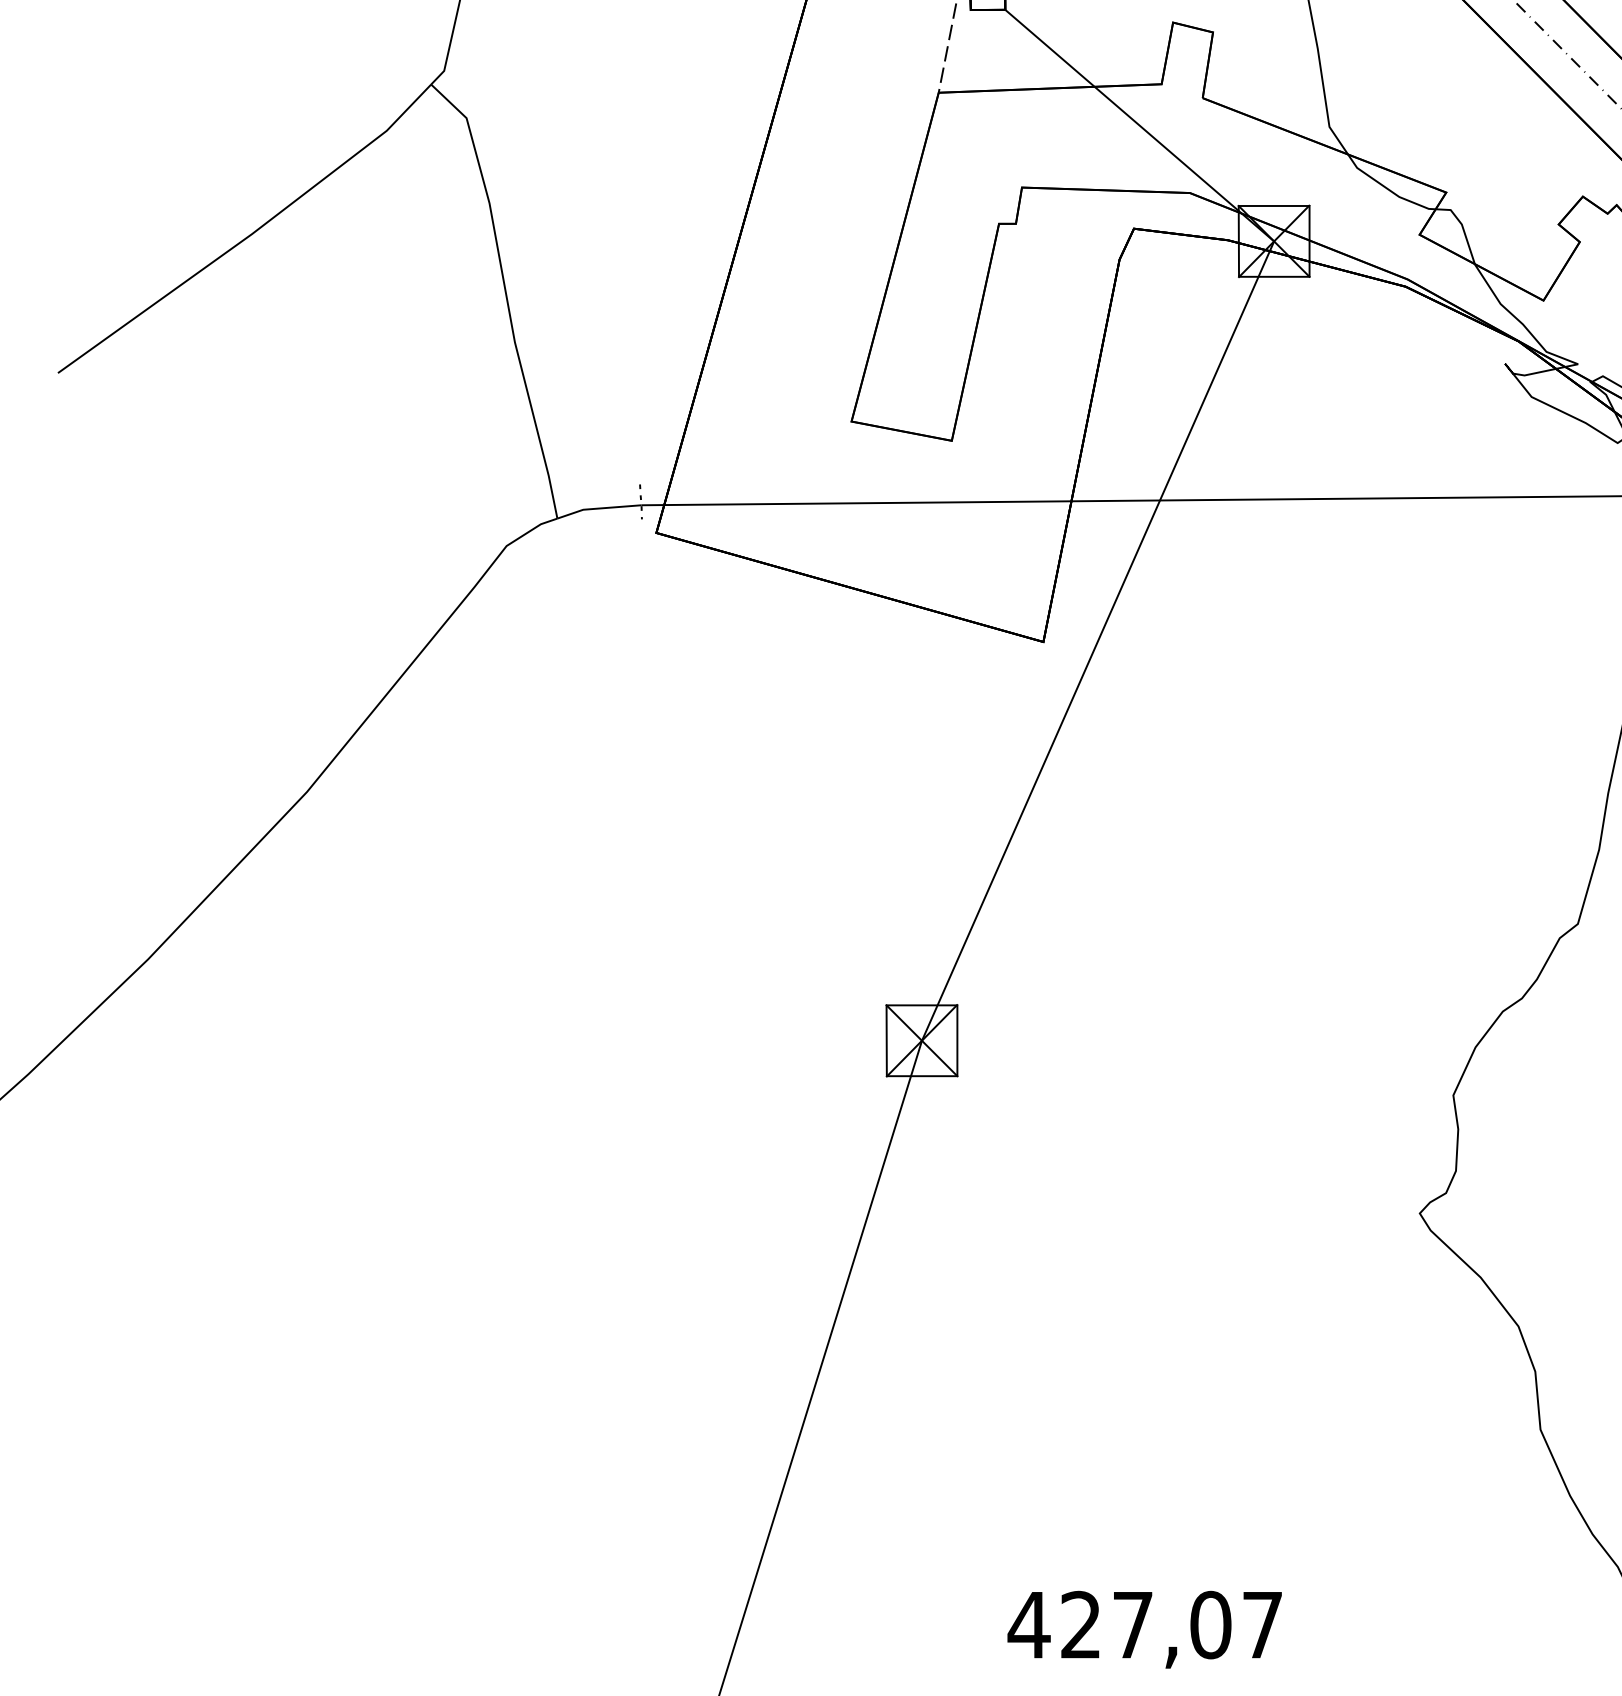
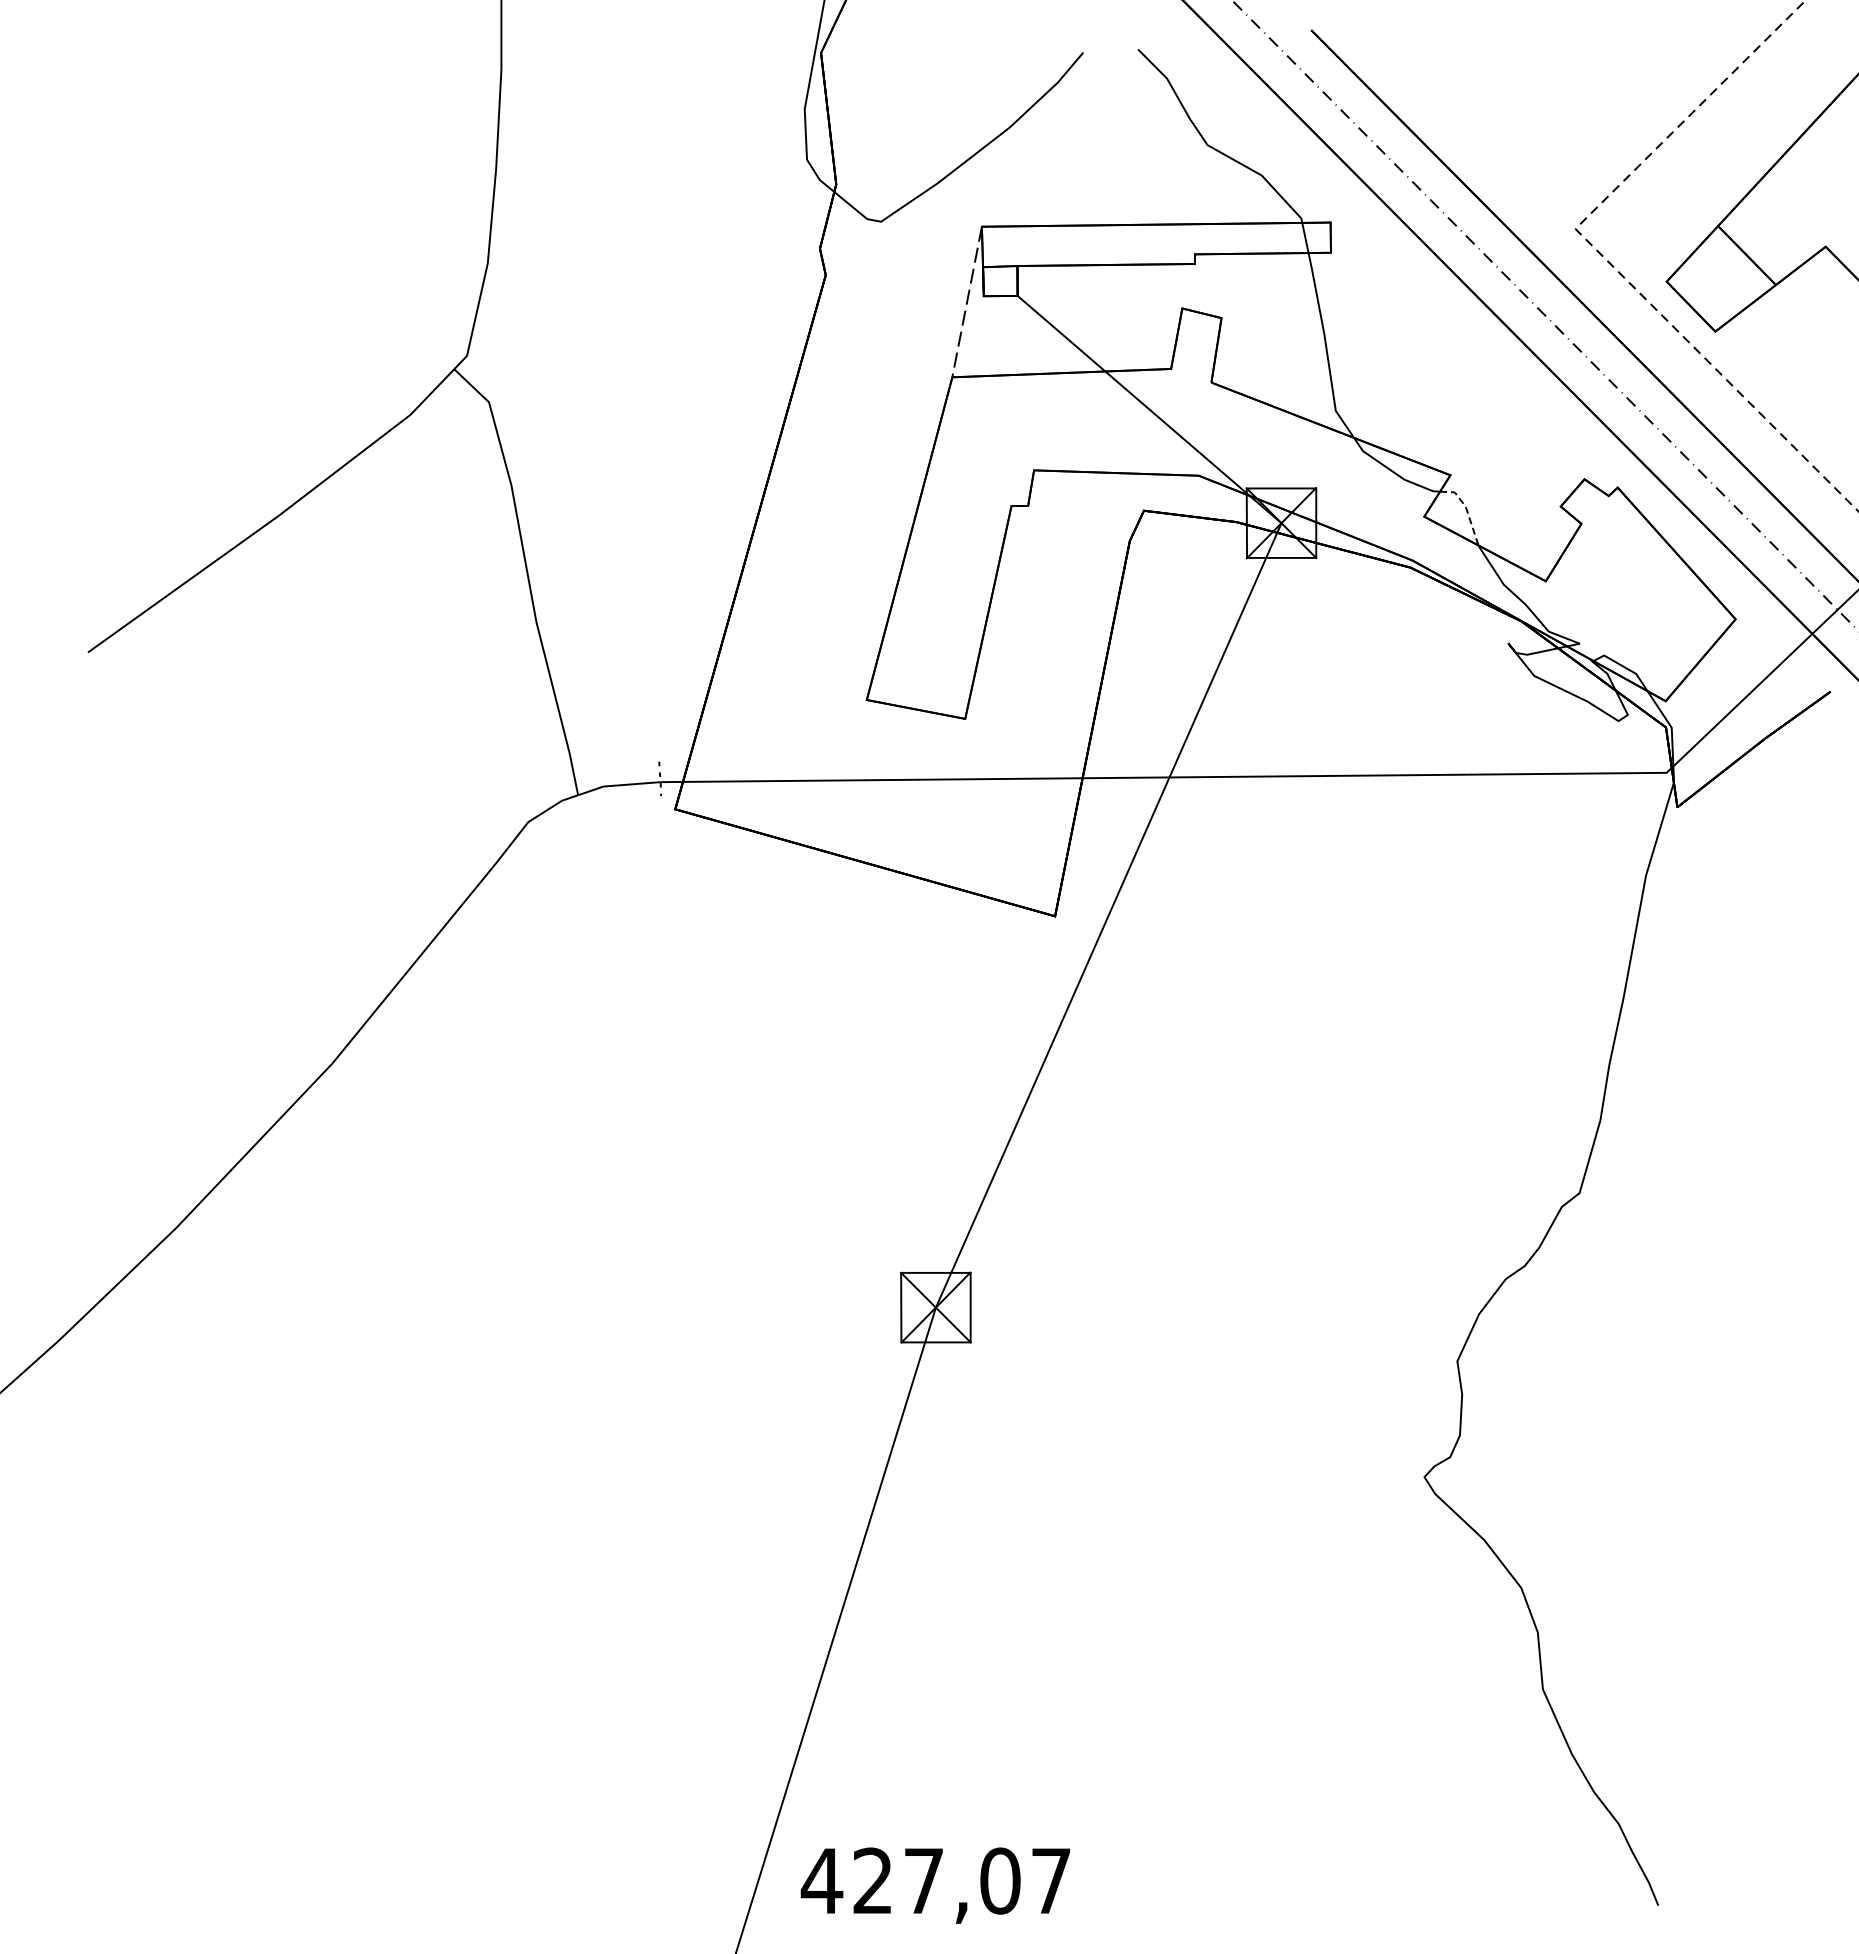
line: (1462, 227) -> (1466, 509), solid -> dashed
text: (1143, 1629) -> (934, 1885), moved

